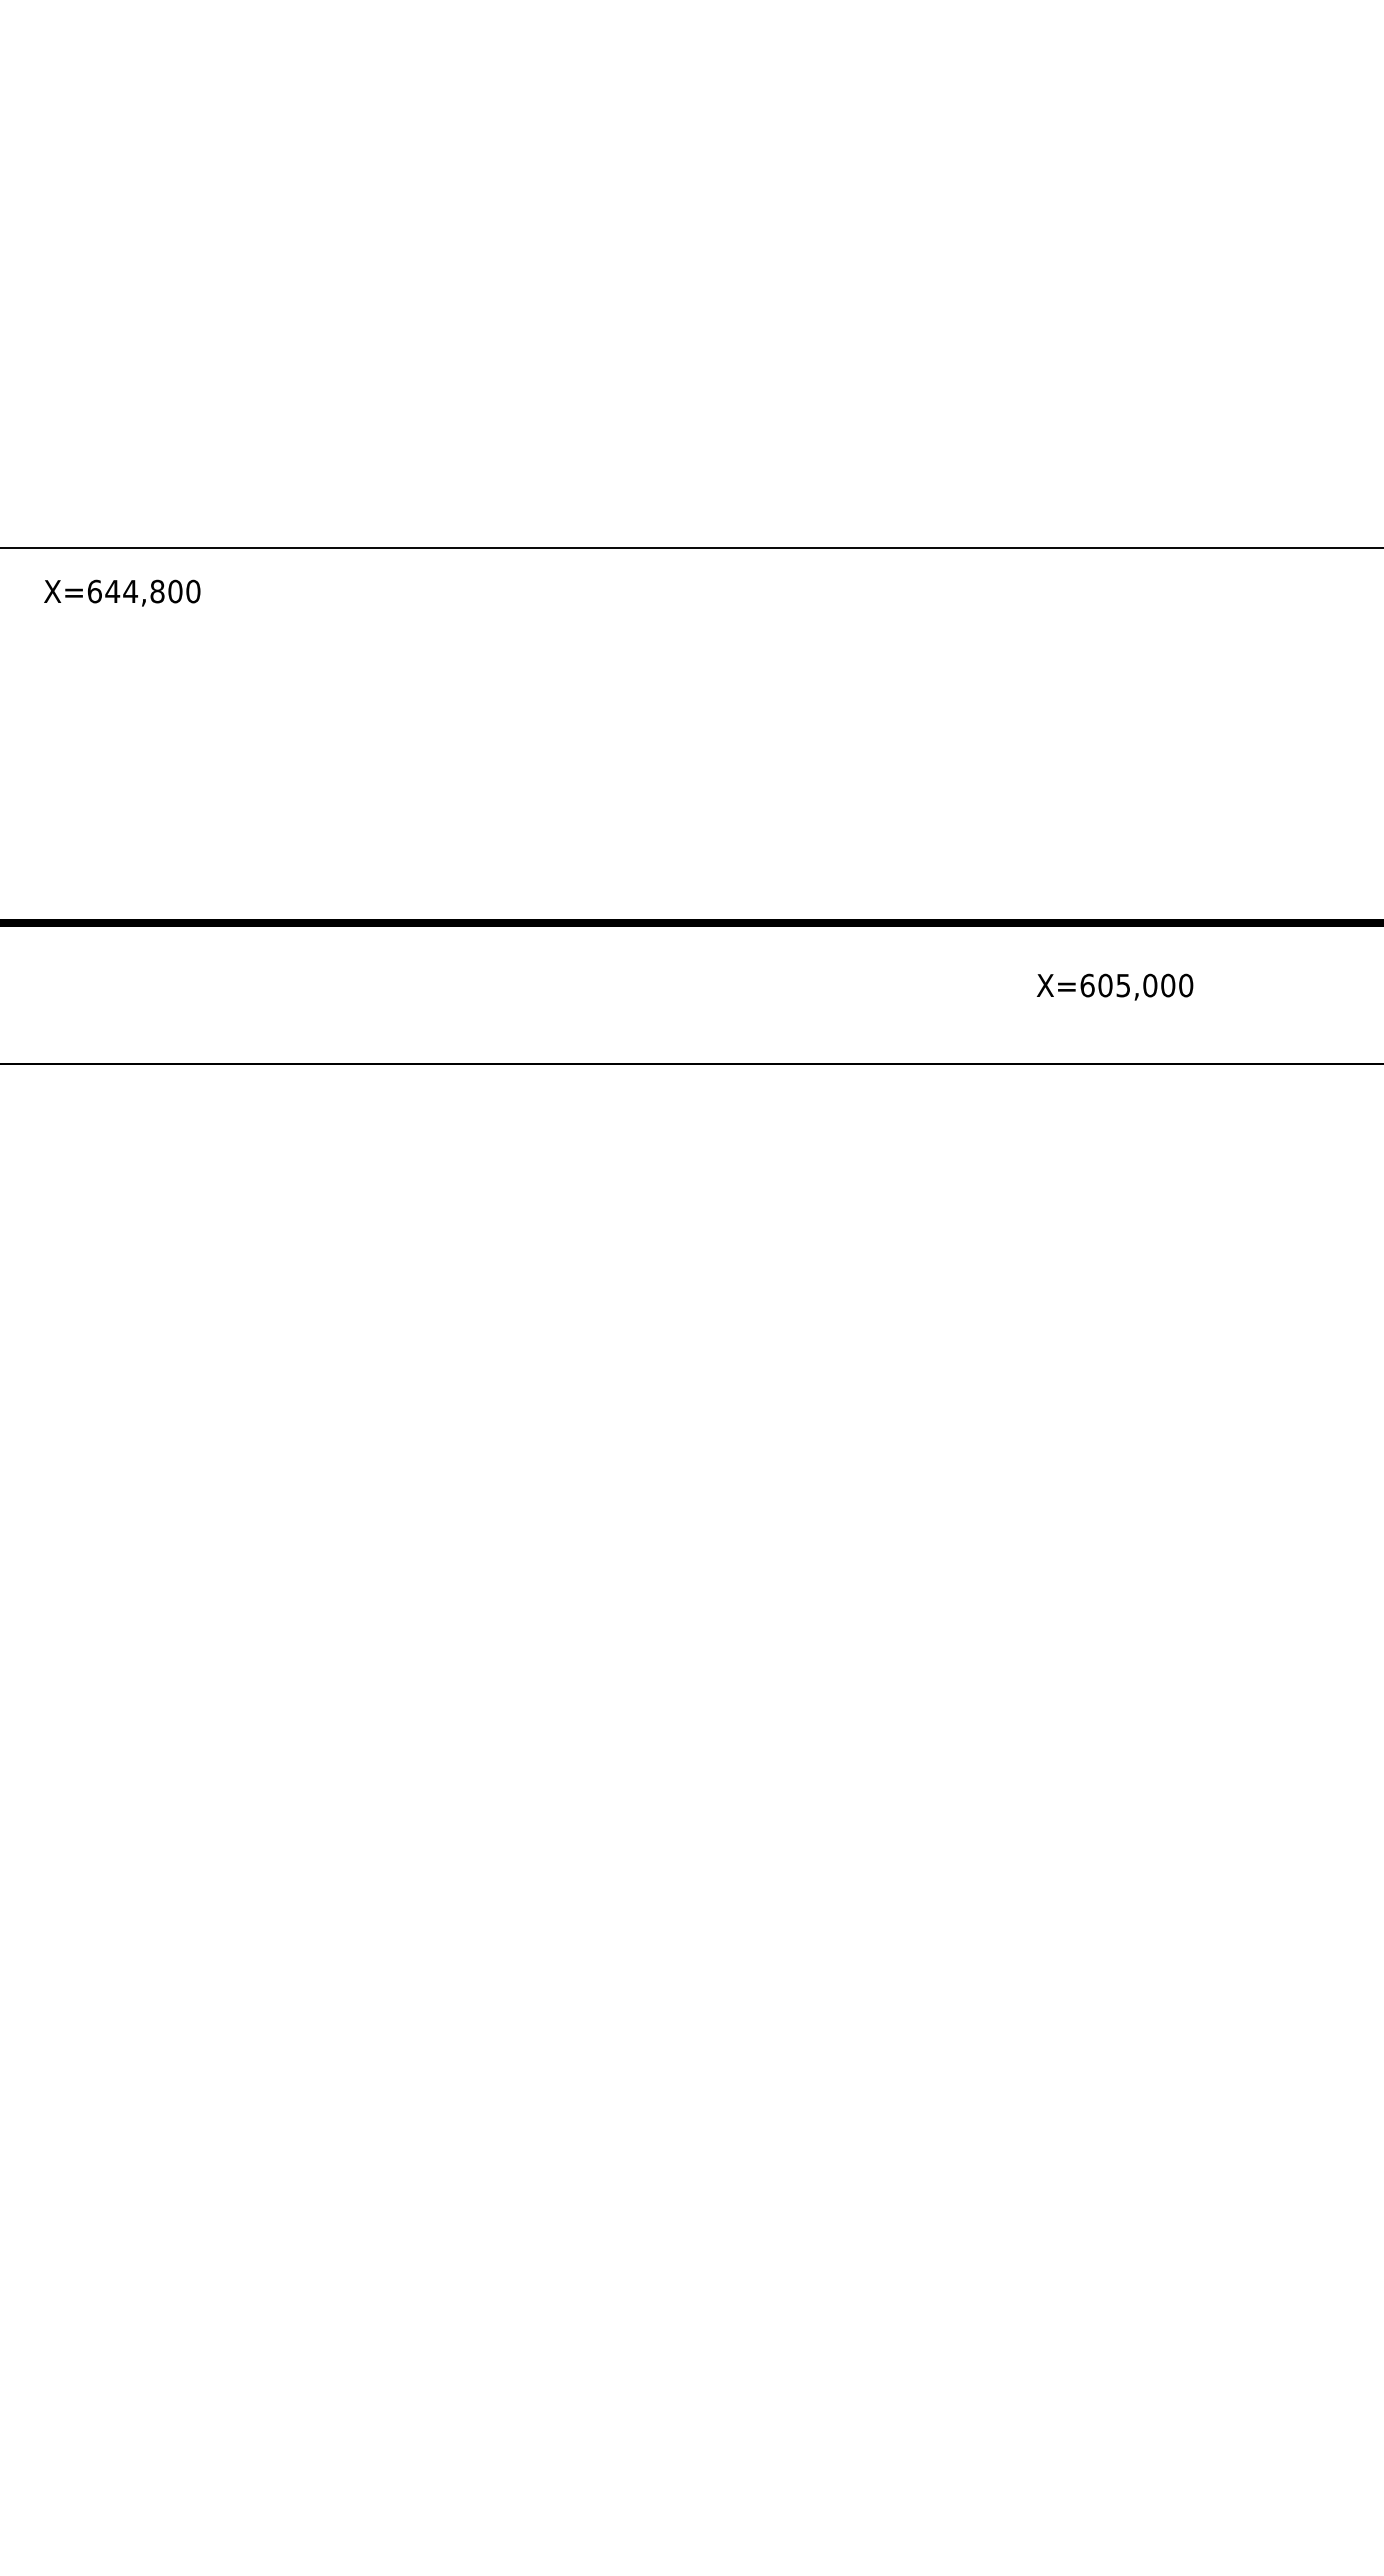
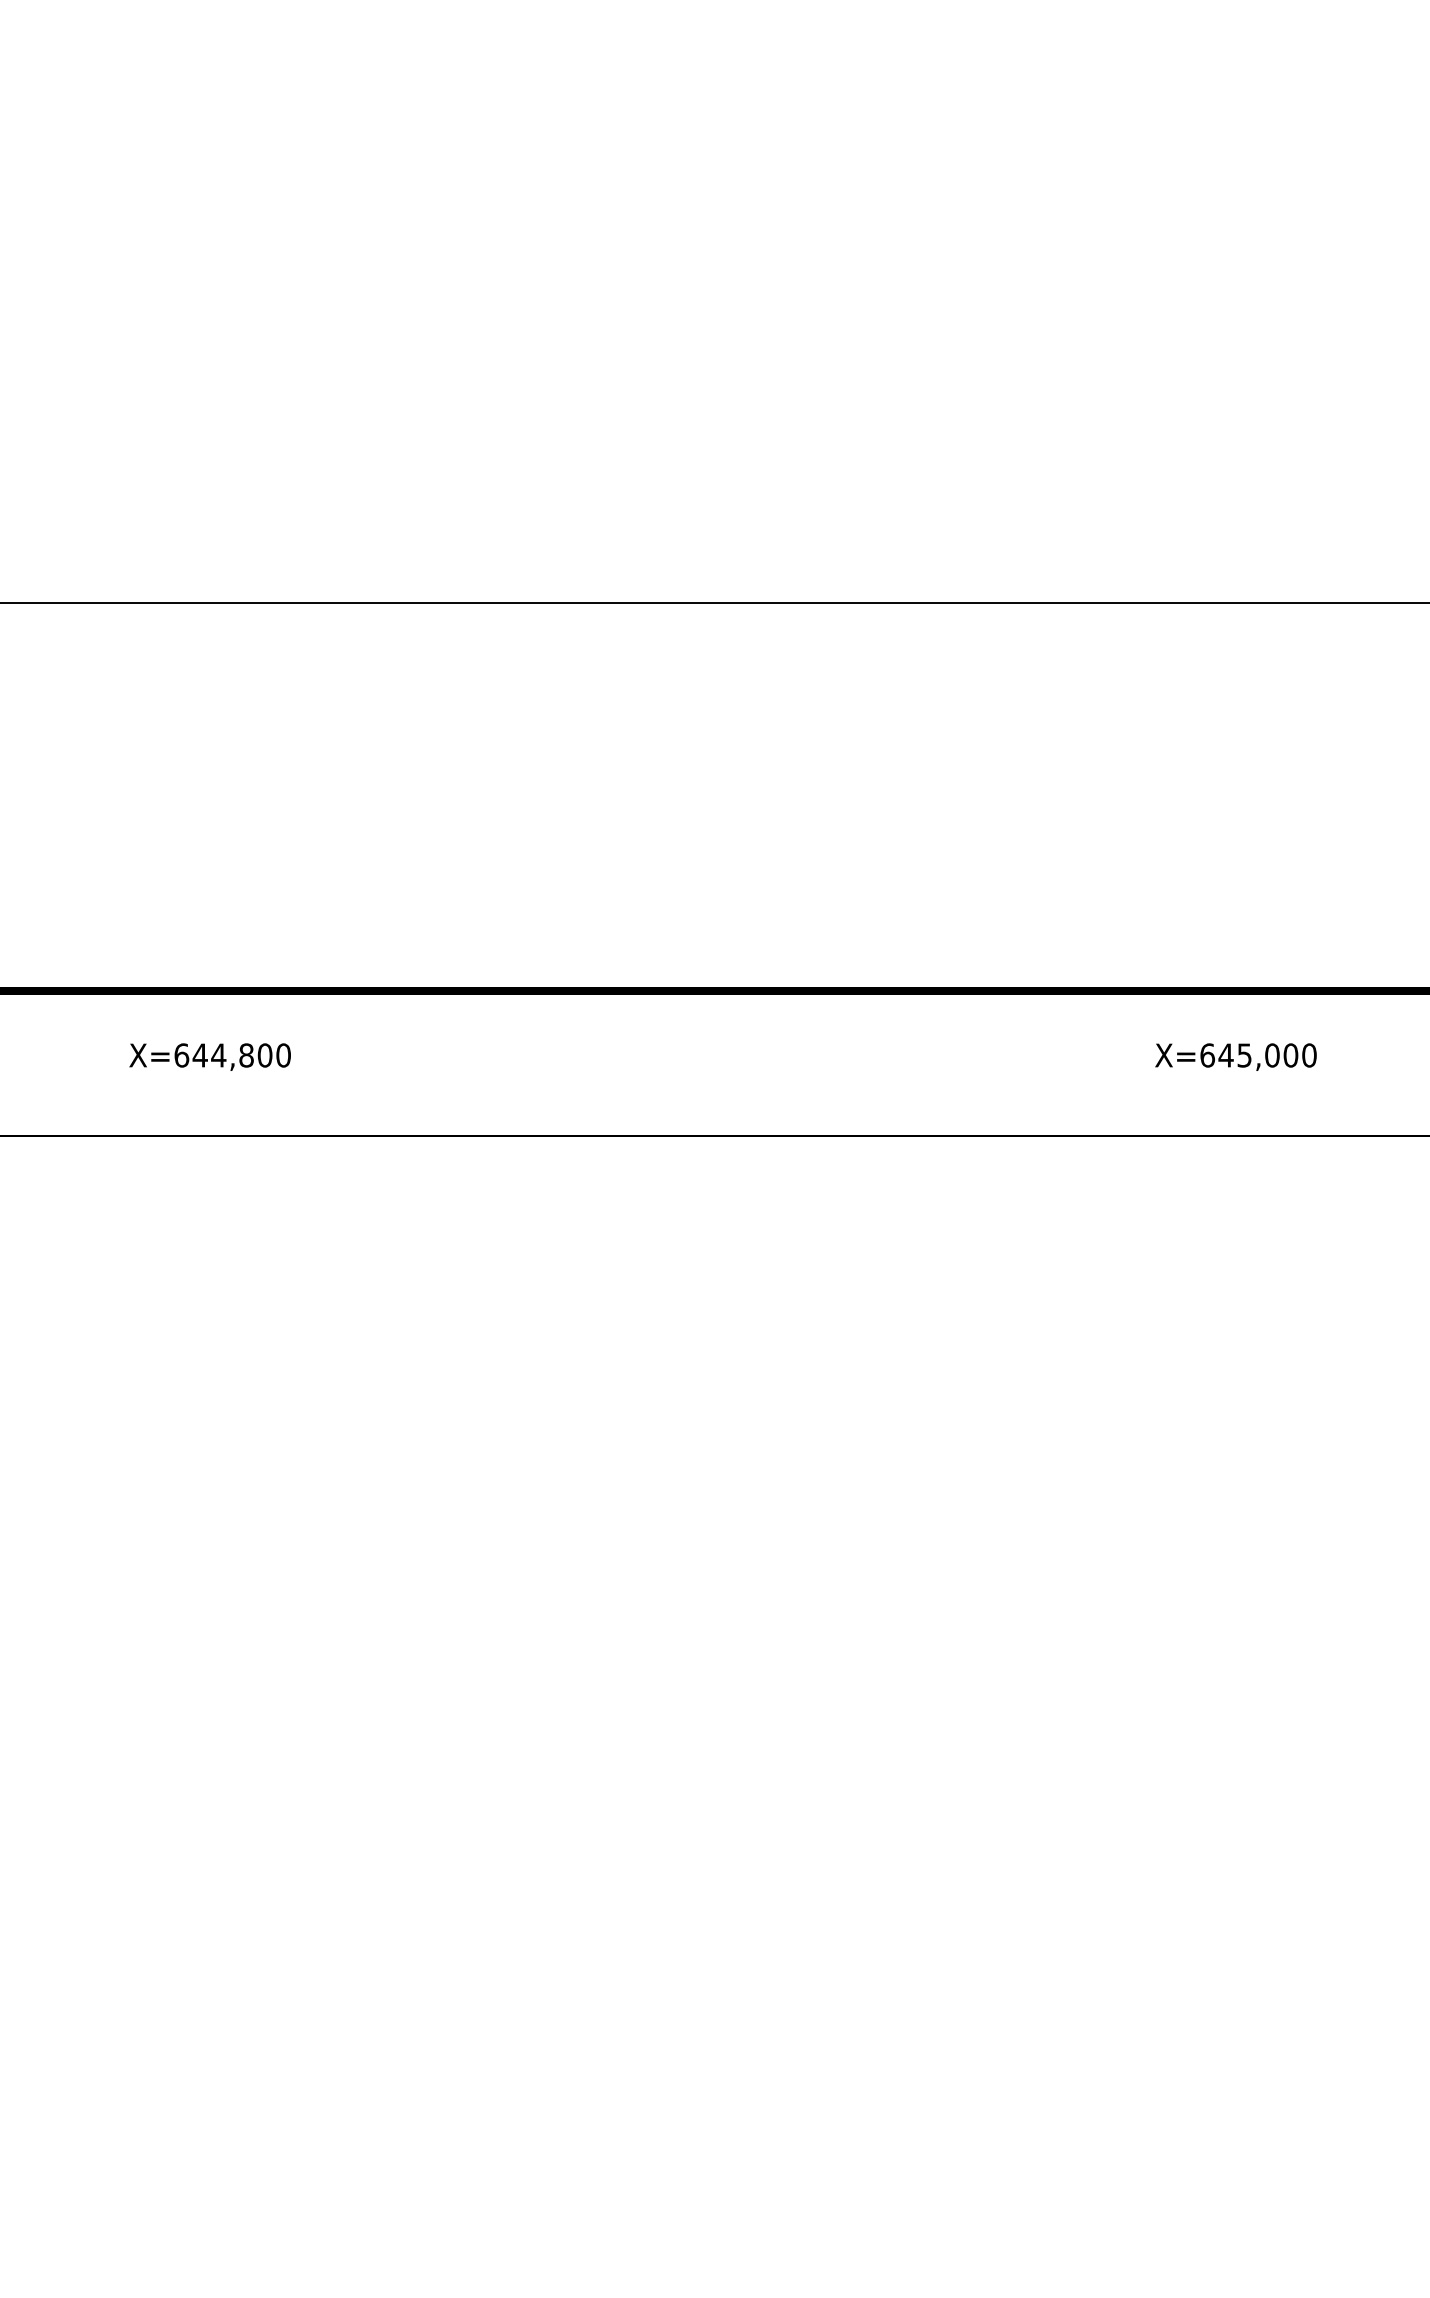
text: (122, 592) -> (210, 1056), moved
text: (1105, 985) -> (1226, 1055), X=605,000 -> X=645,000

